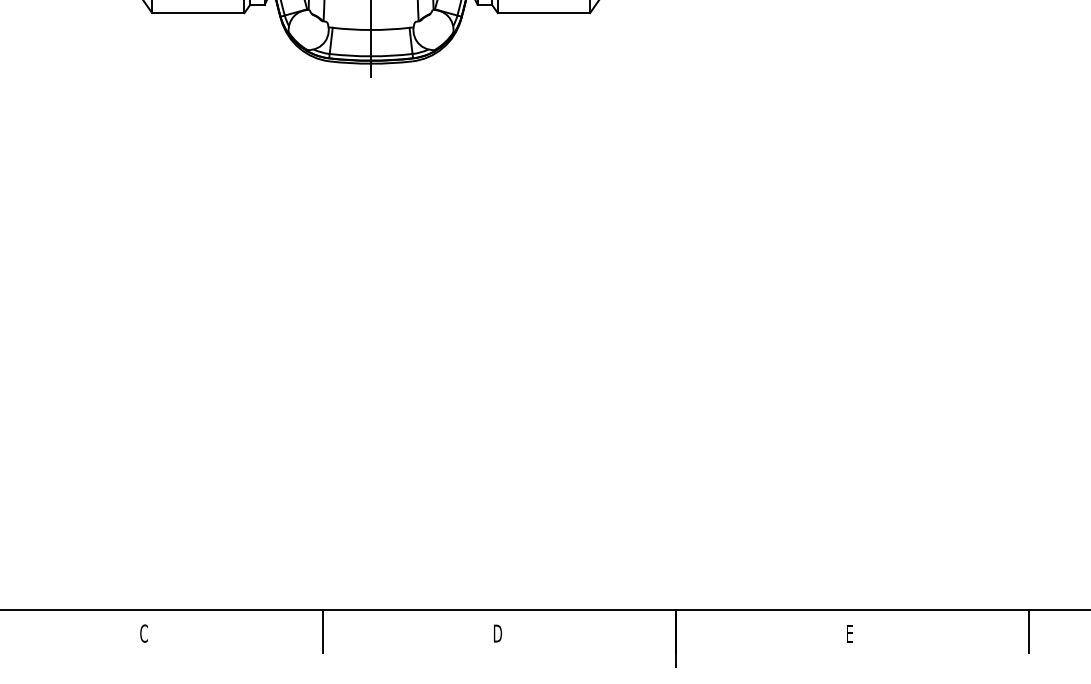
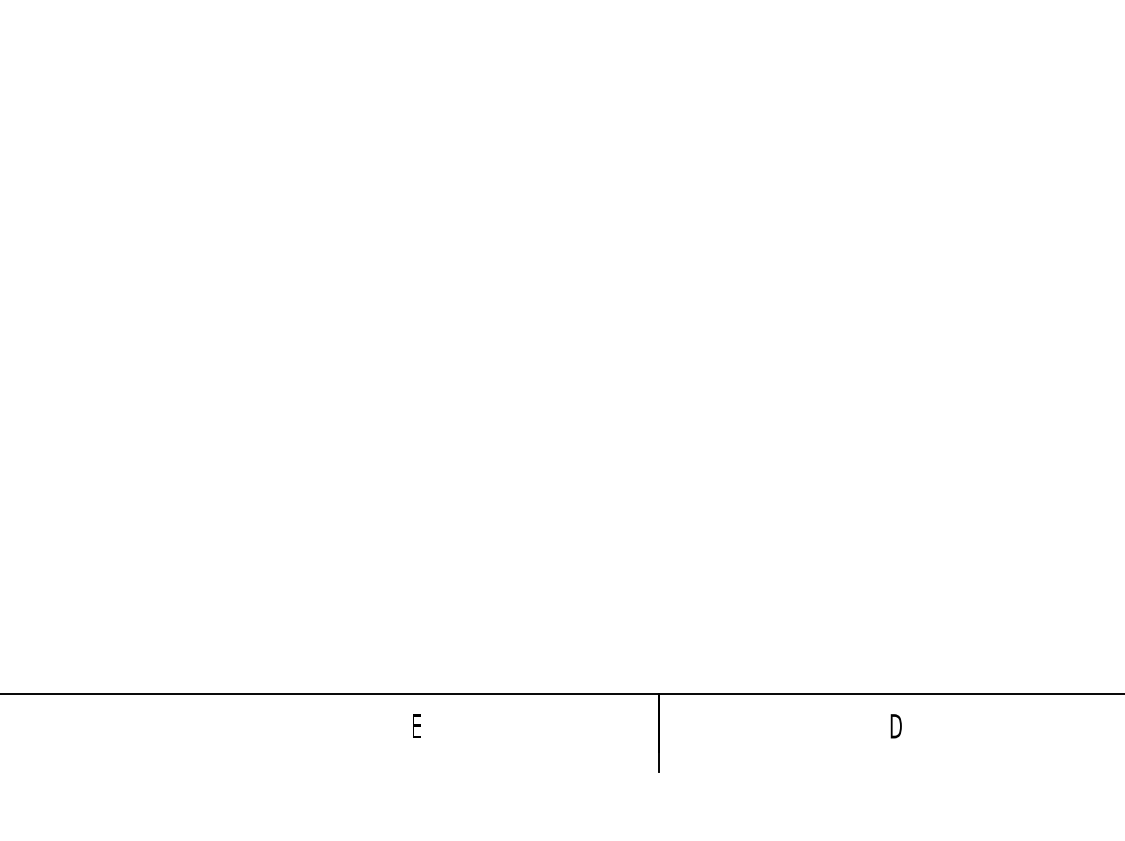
line: (322, 630) -> (180, 722), removed
text: (497, 633) -> (417, 726), D -> E
text: (851, 633) -> (896, 726), E -> D

